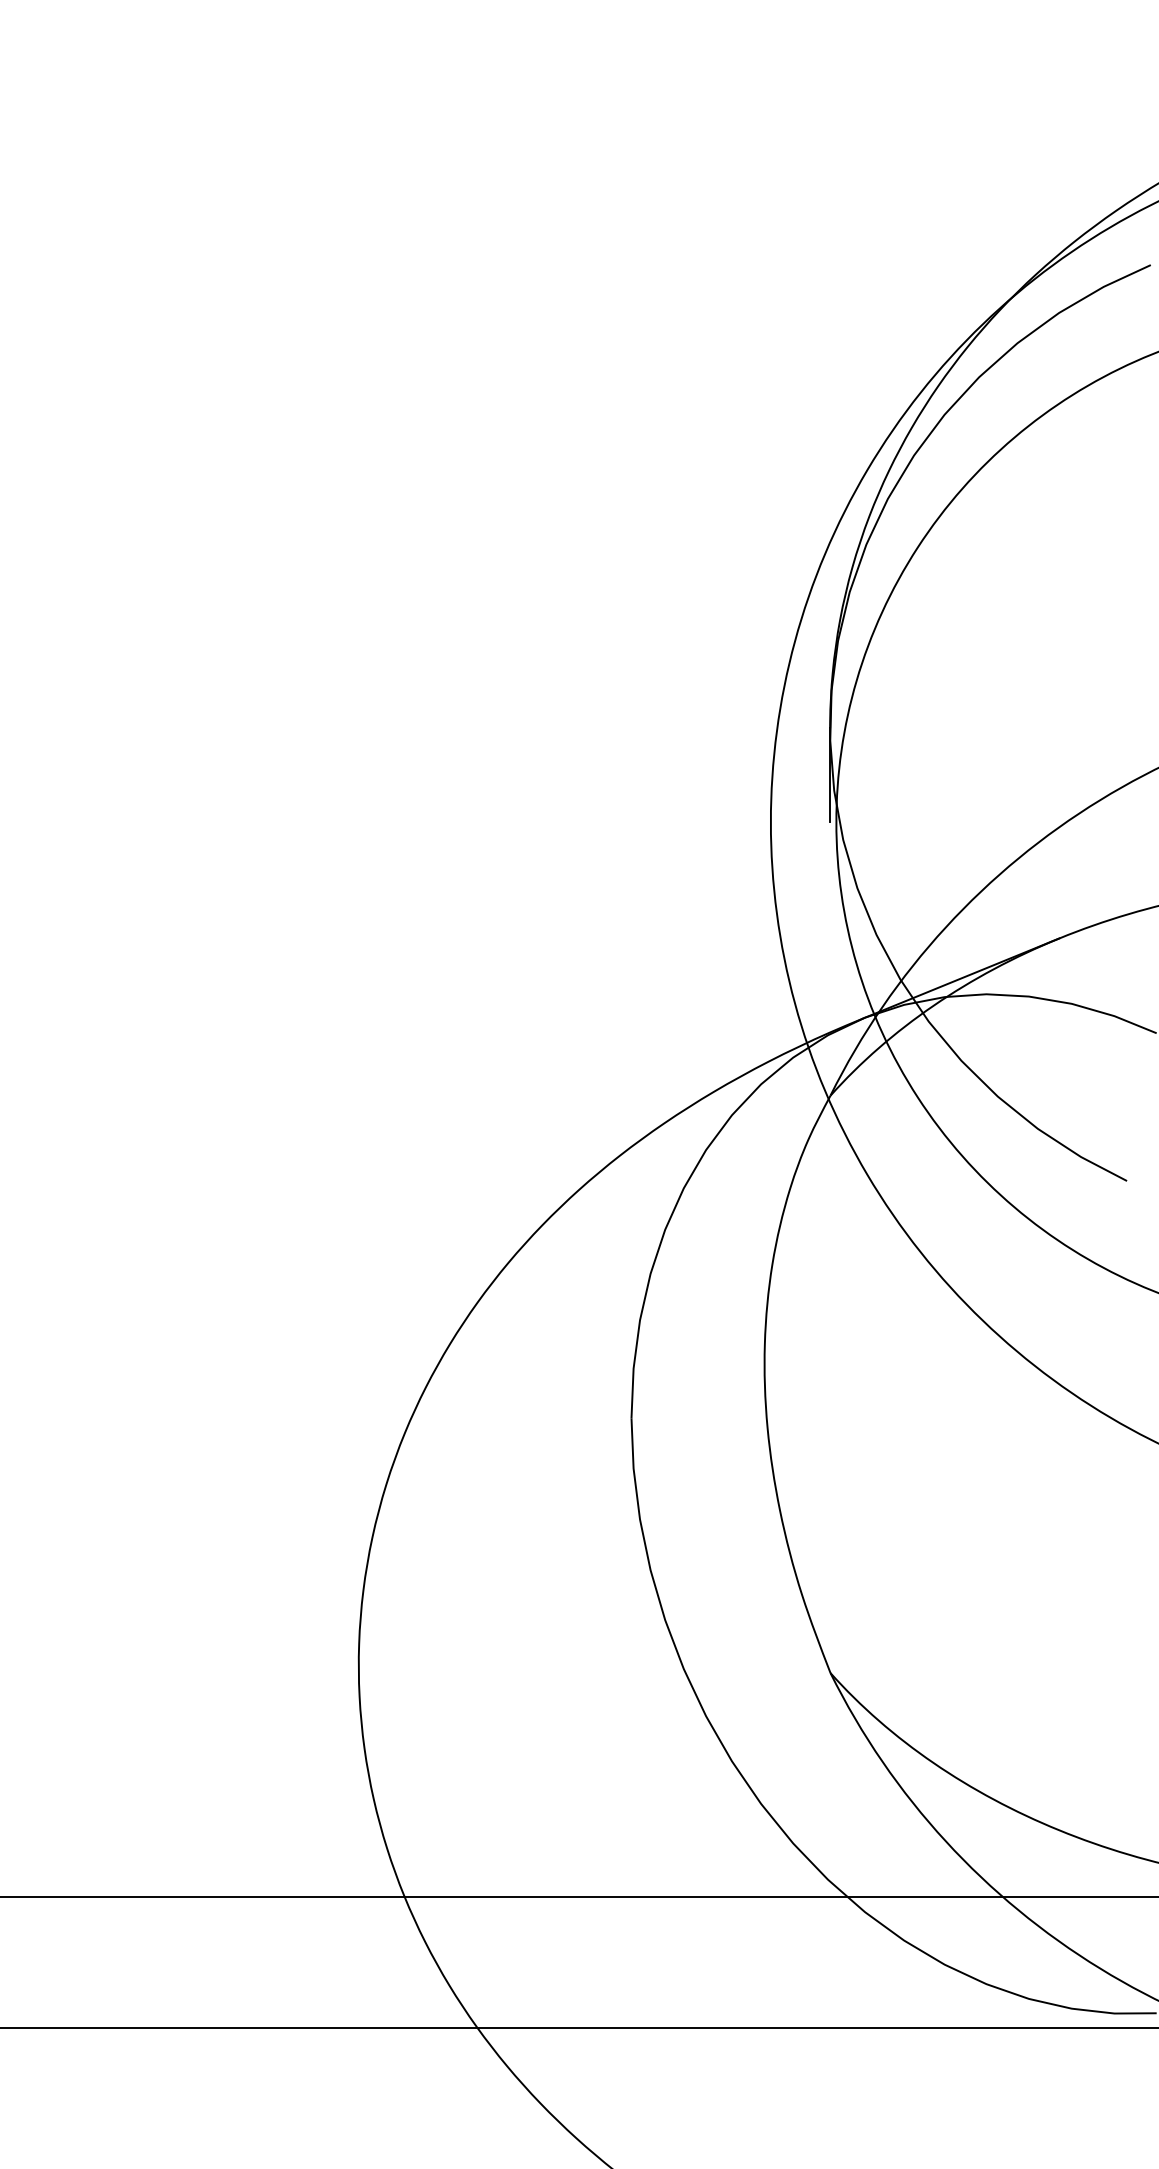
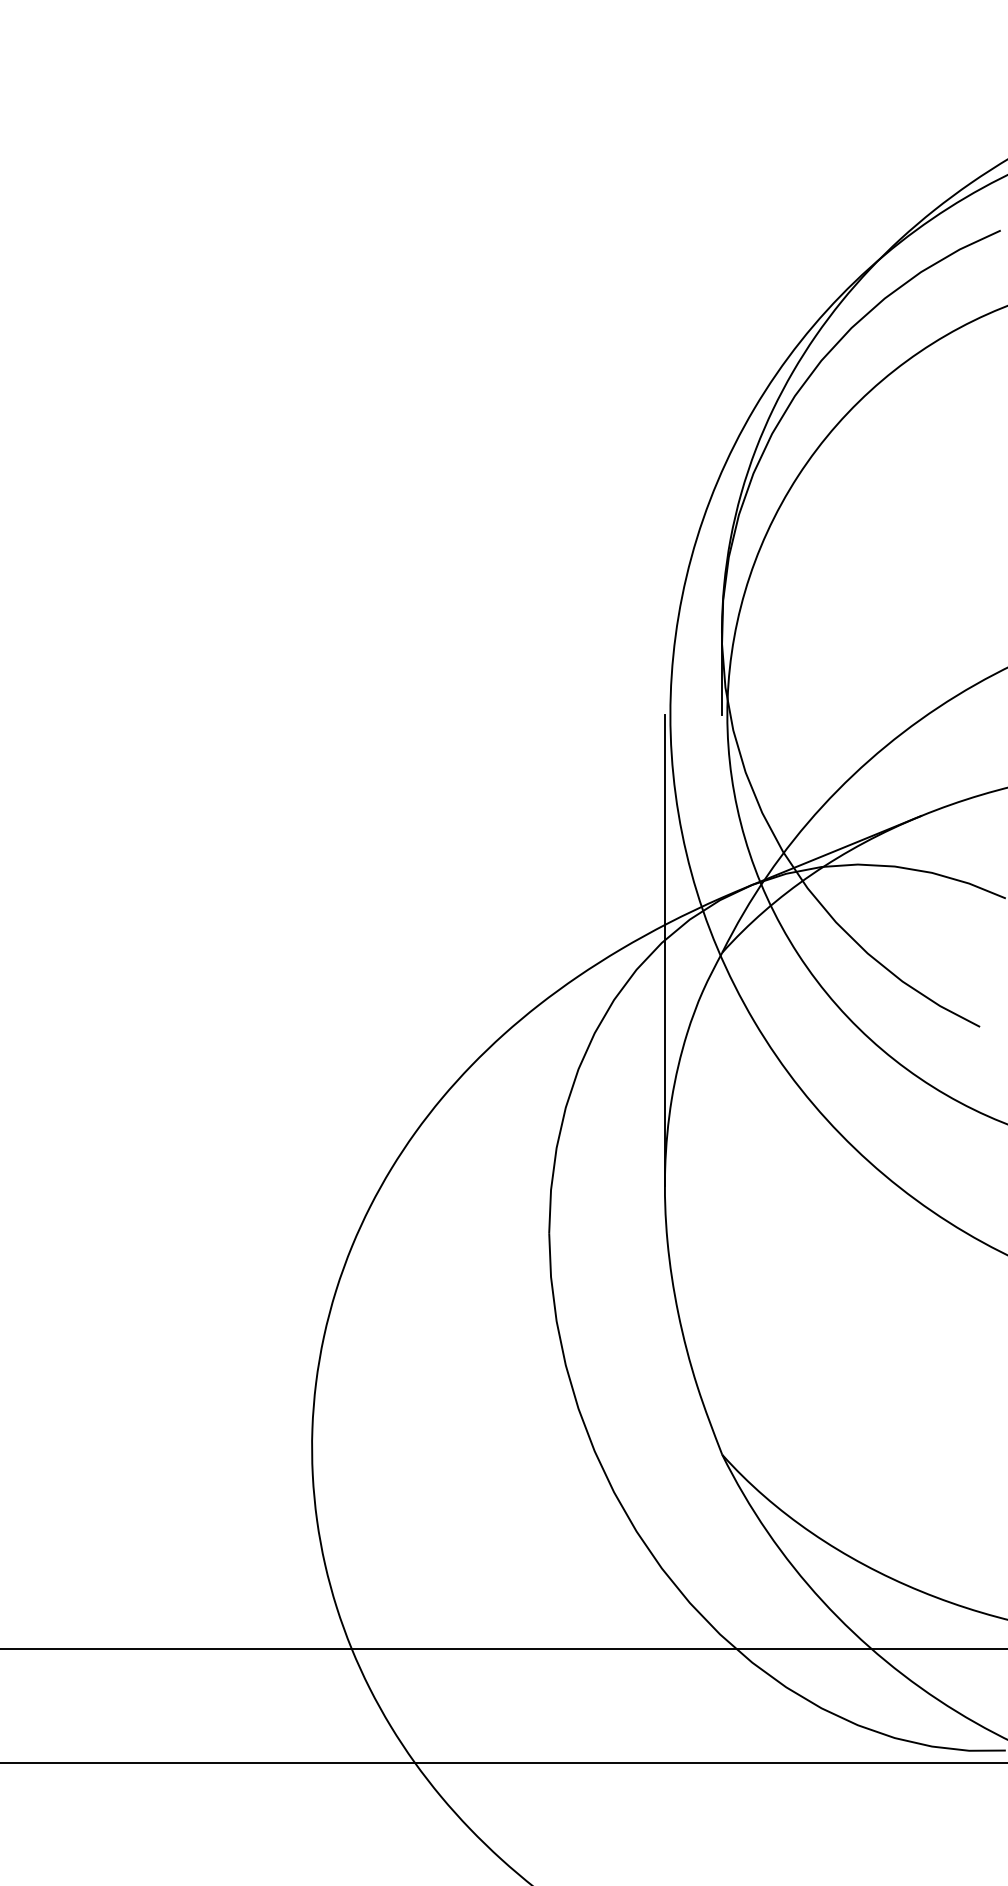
line: (764, 1093) -> (664, 950), added

